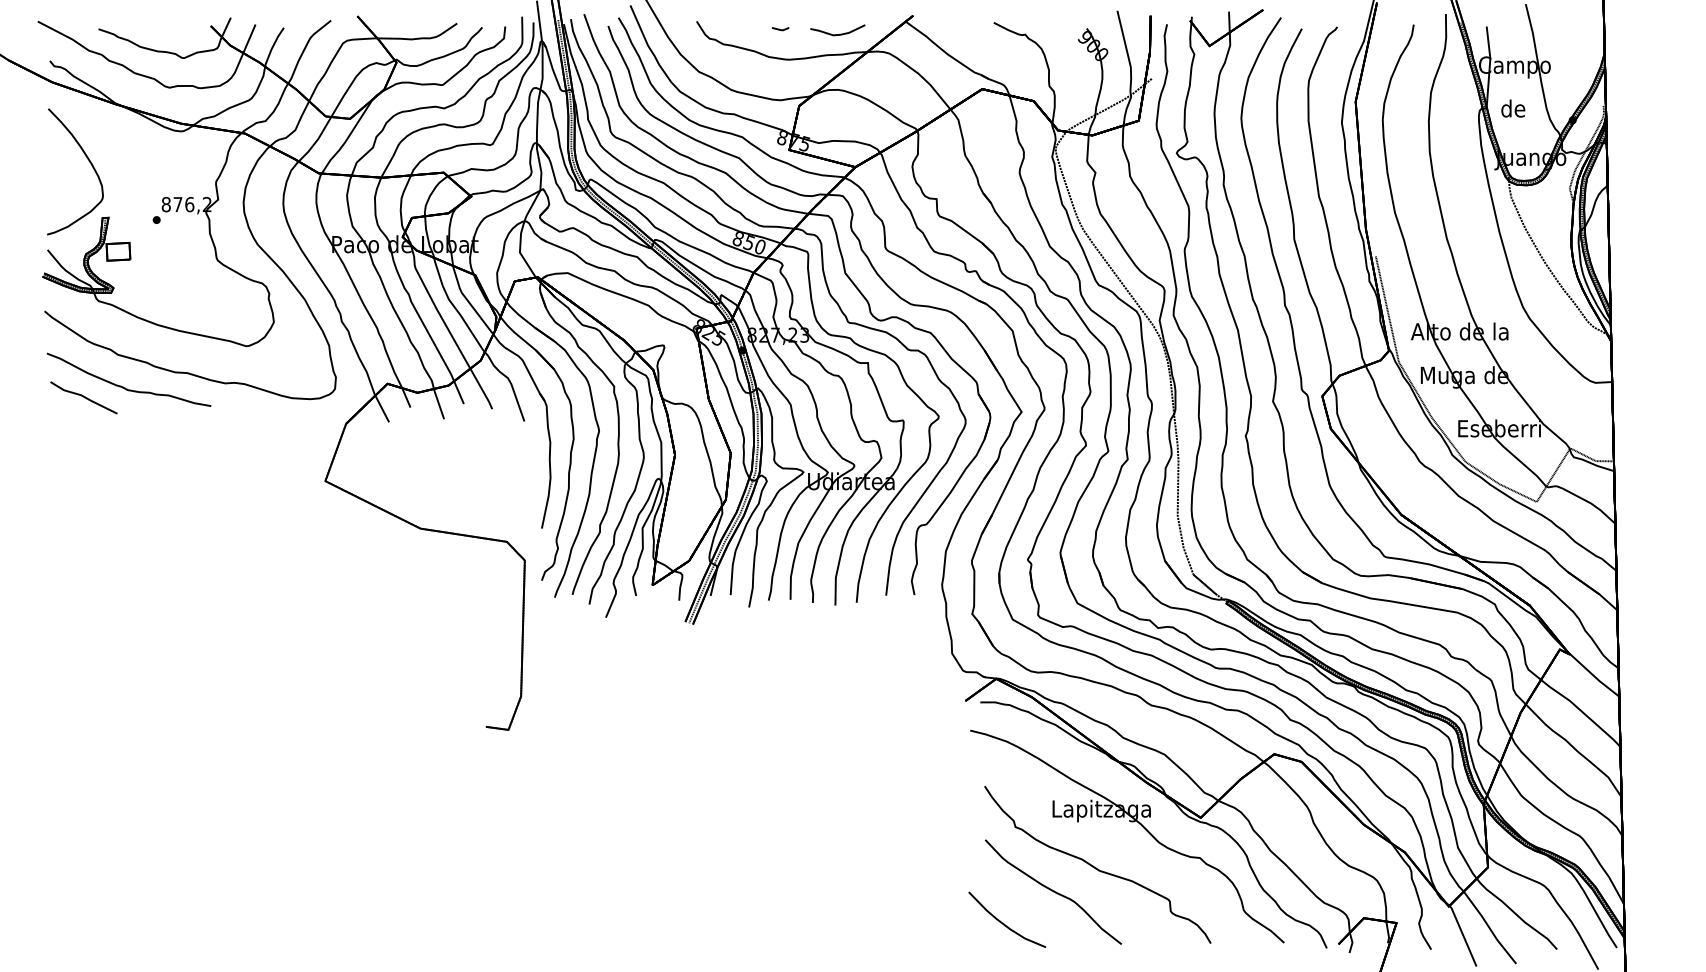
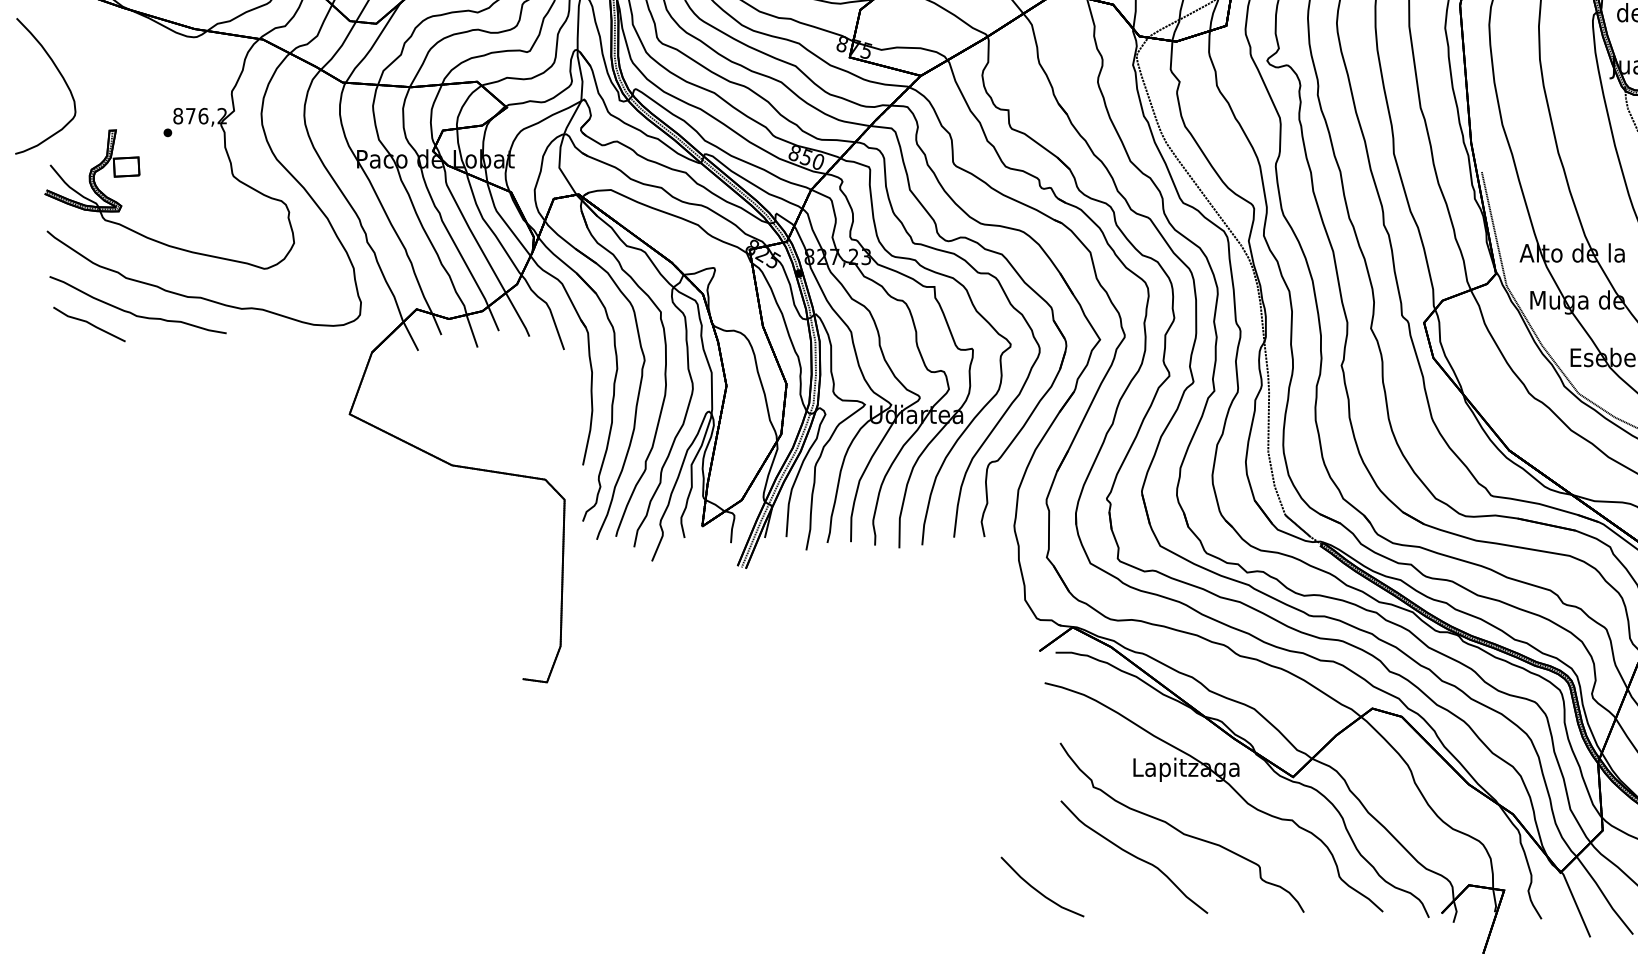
curve: (88, 161) -> (59, 75), moved
curve: (1004, 923) -> (1039, 891), moved

